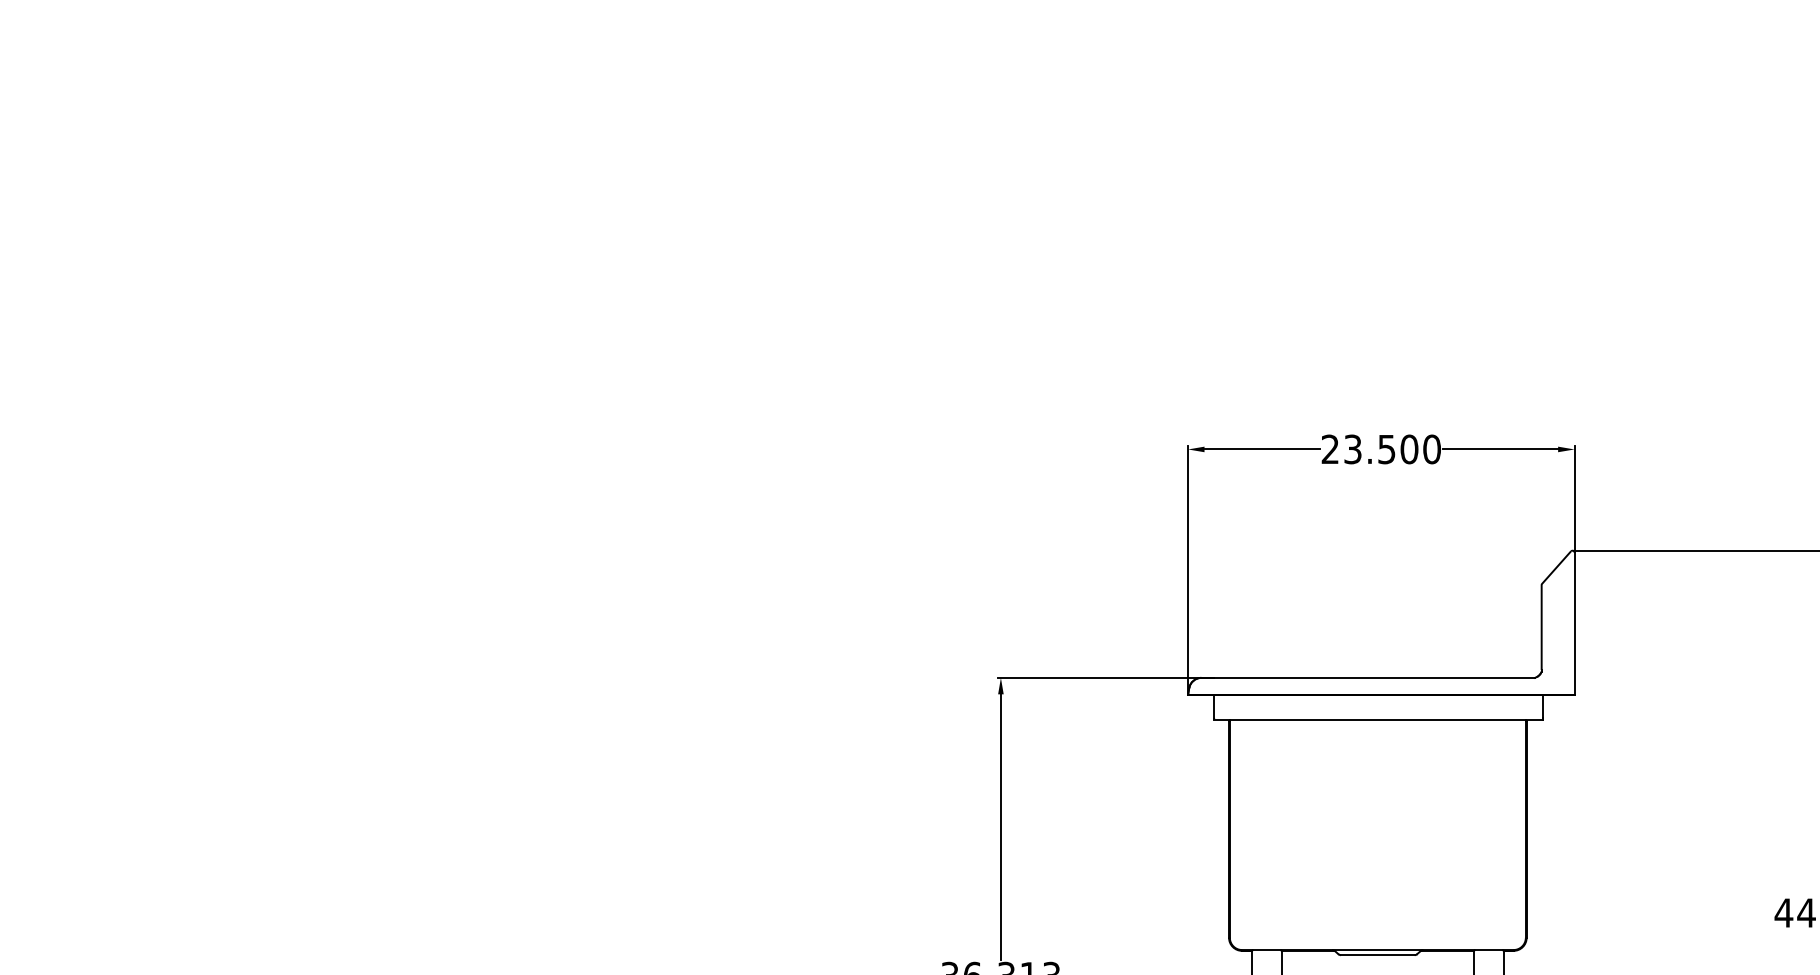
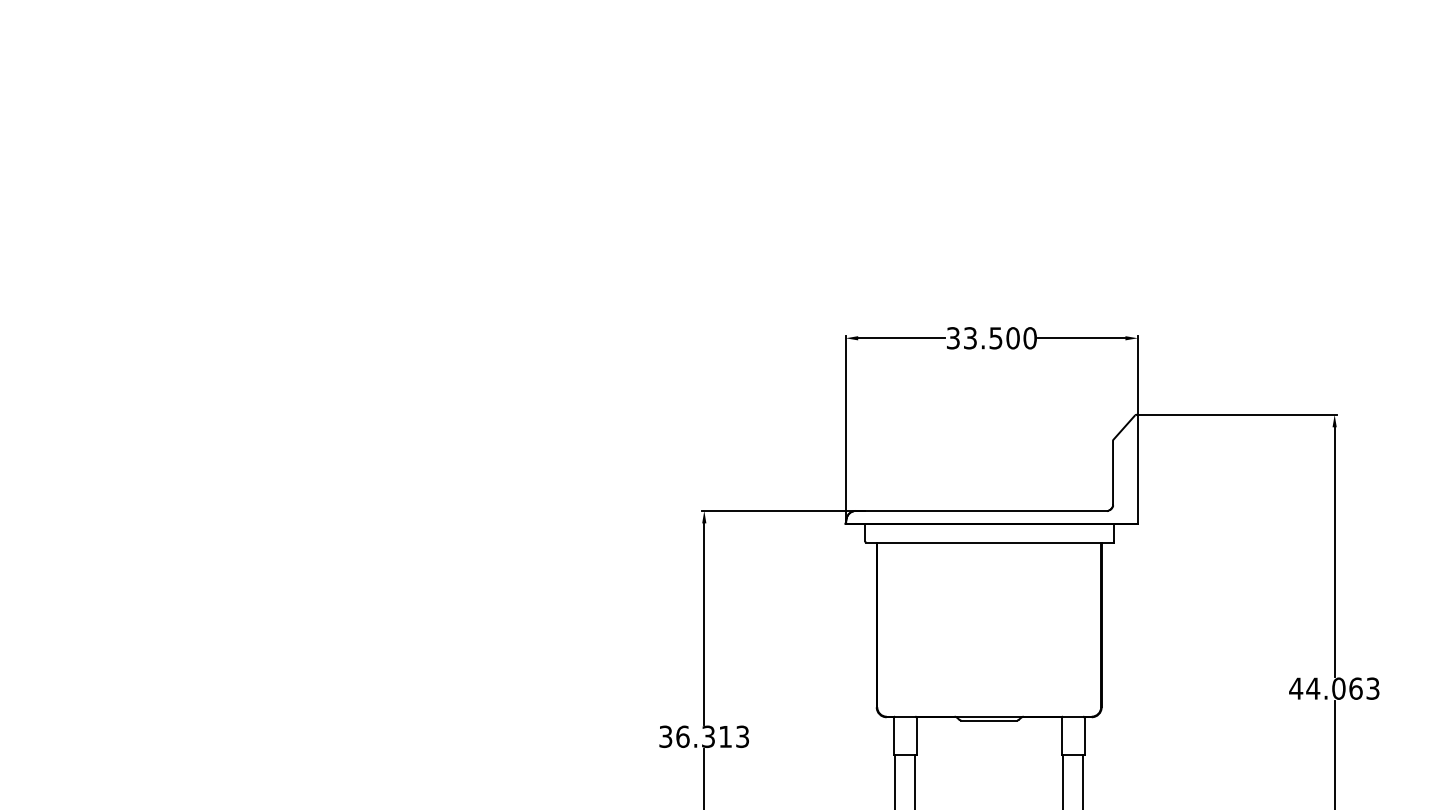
text: (1329, 449) -> (952, 338), 23.500 -> 33.500

